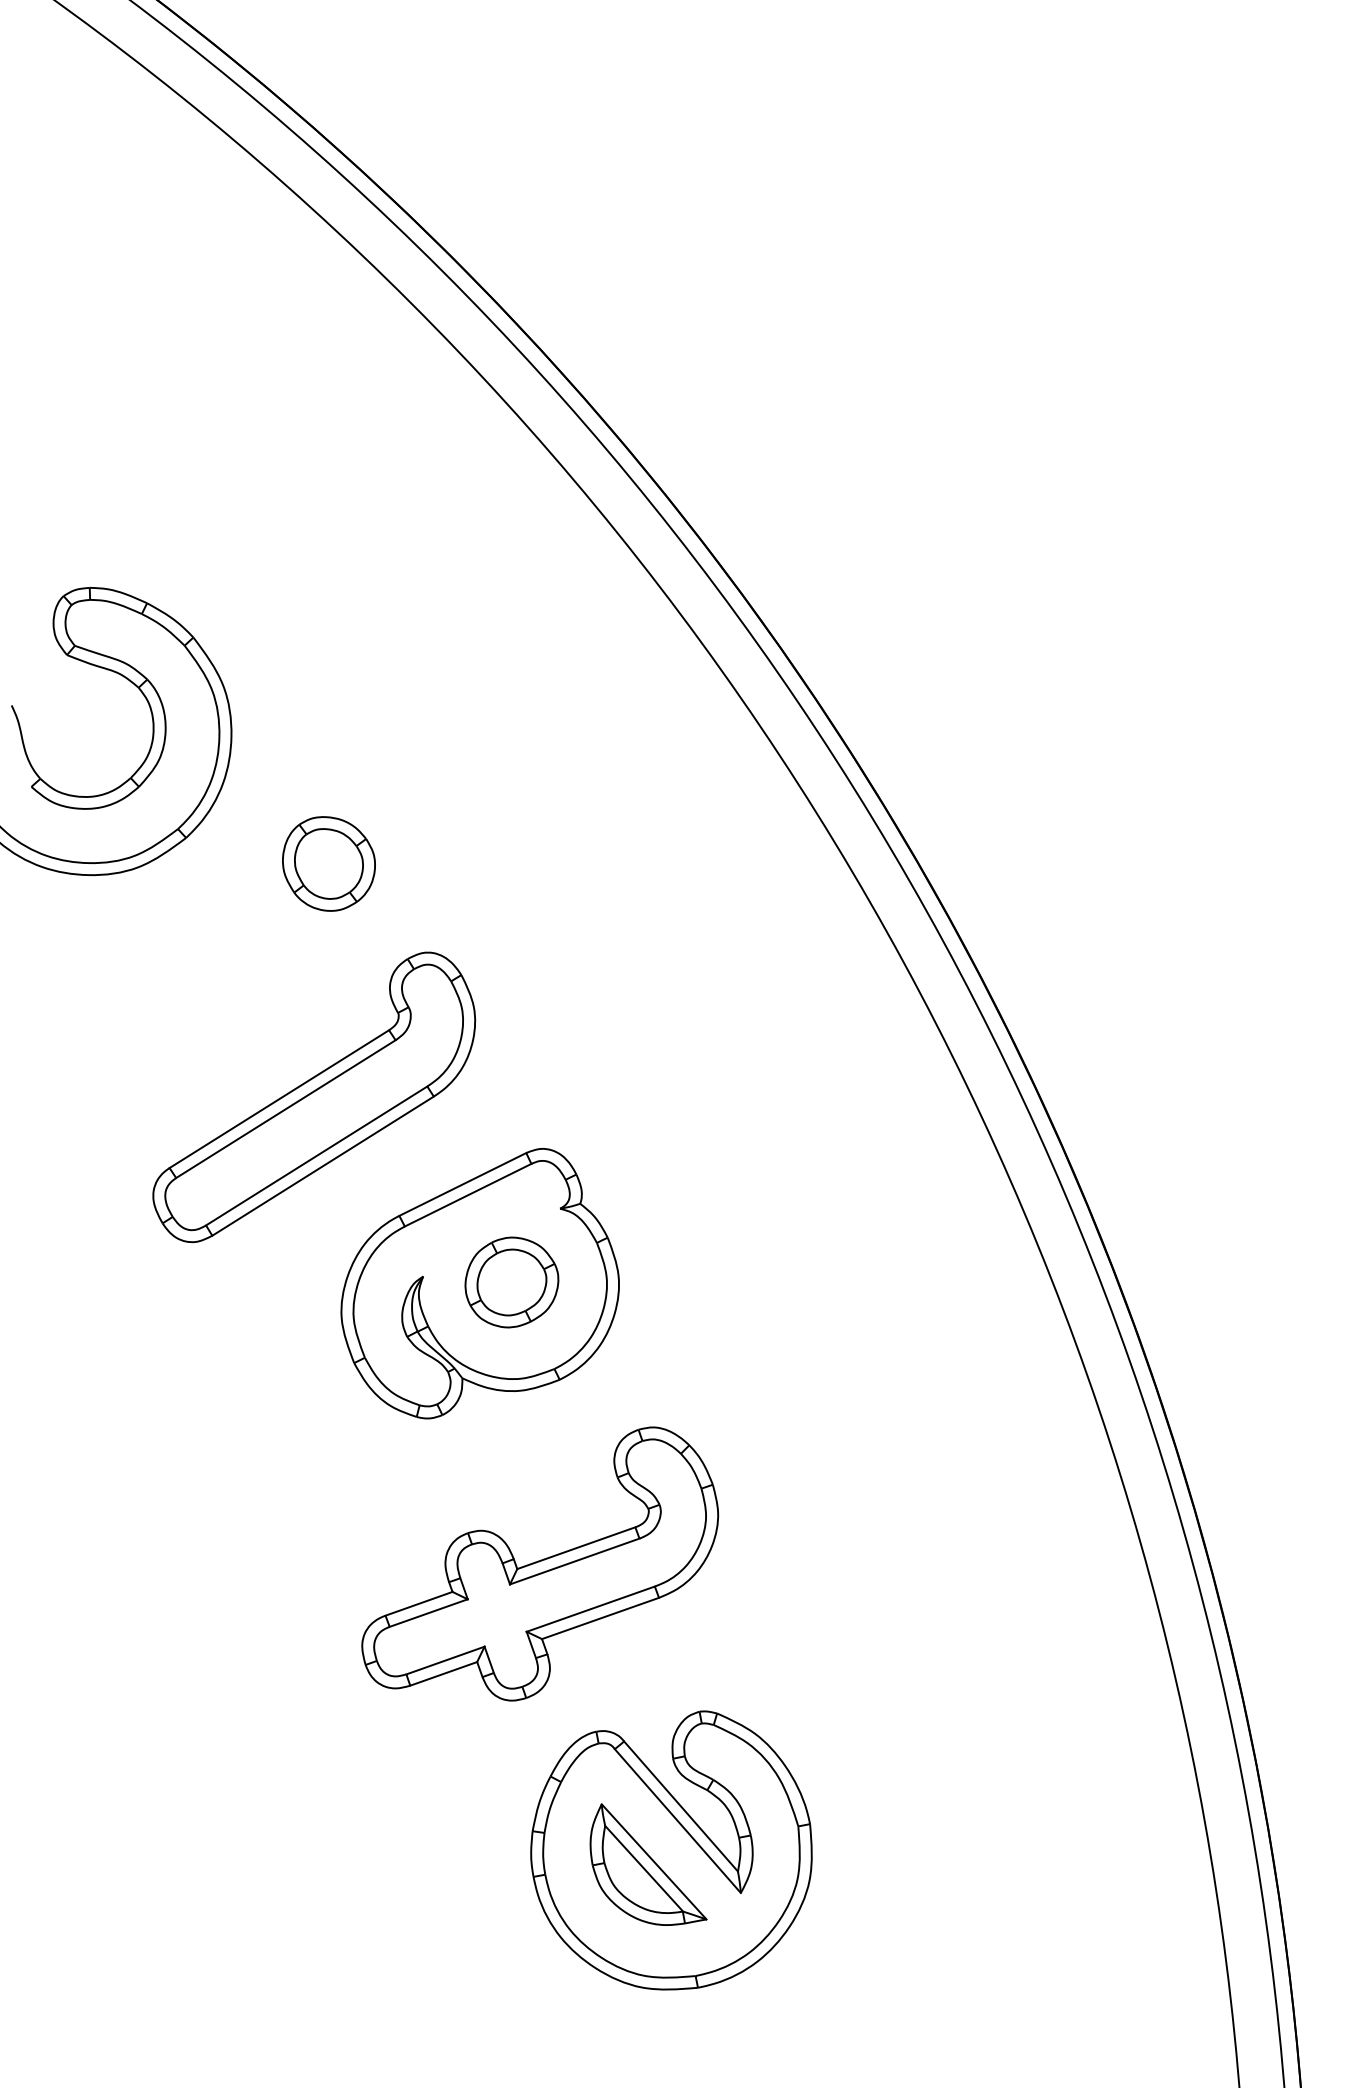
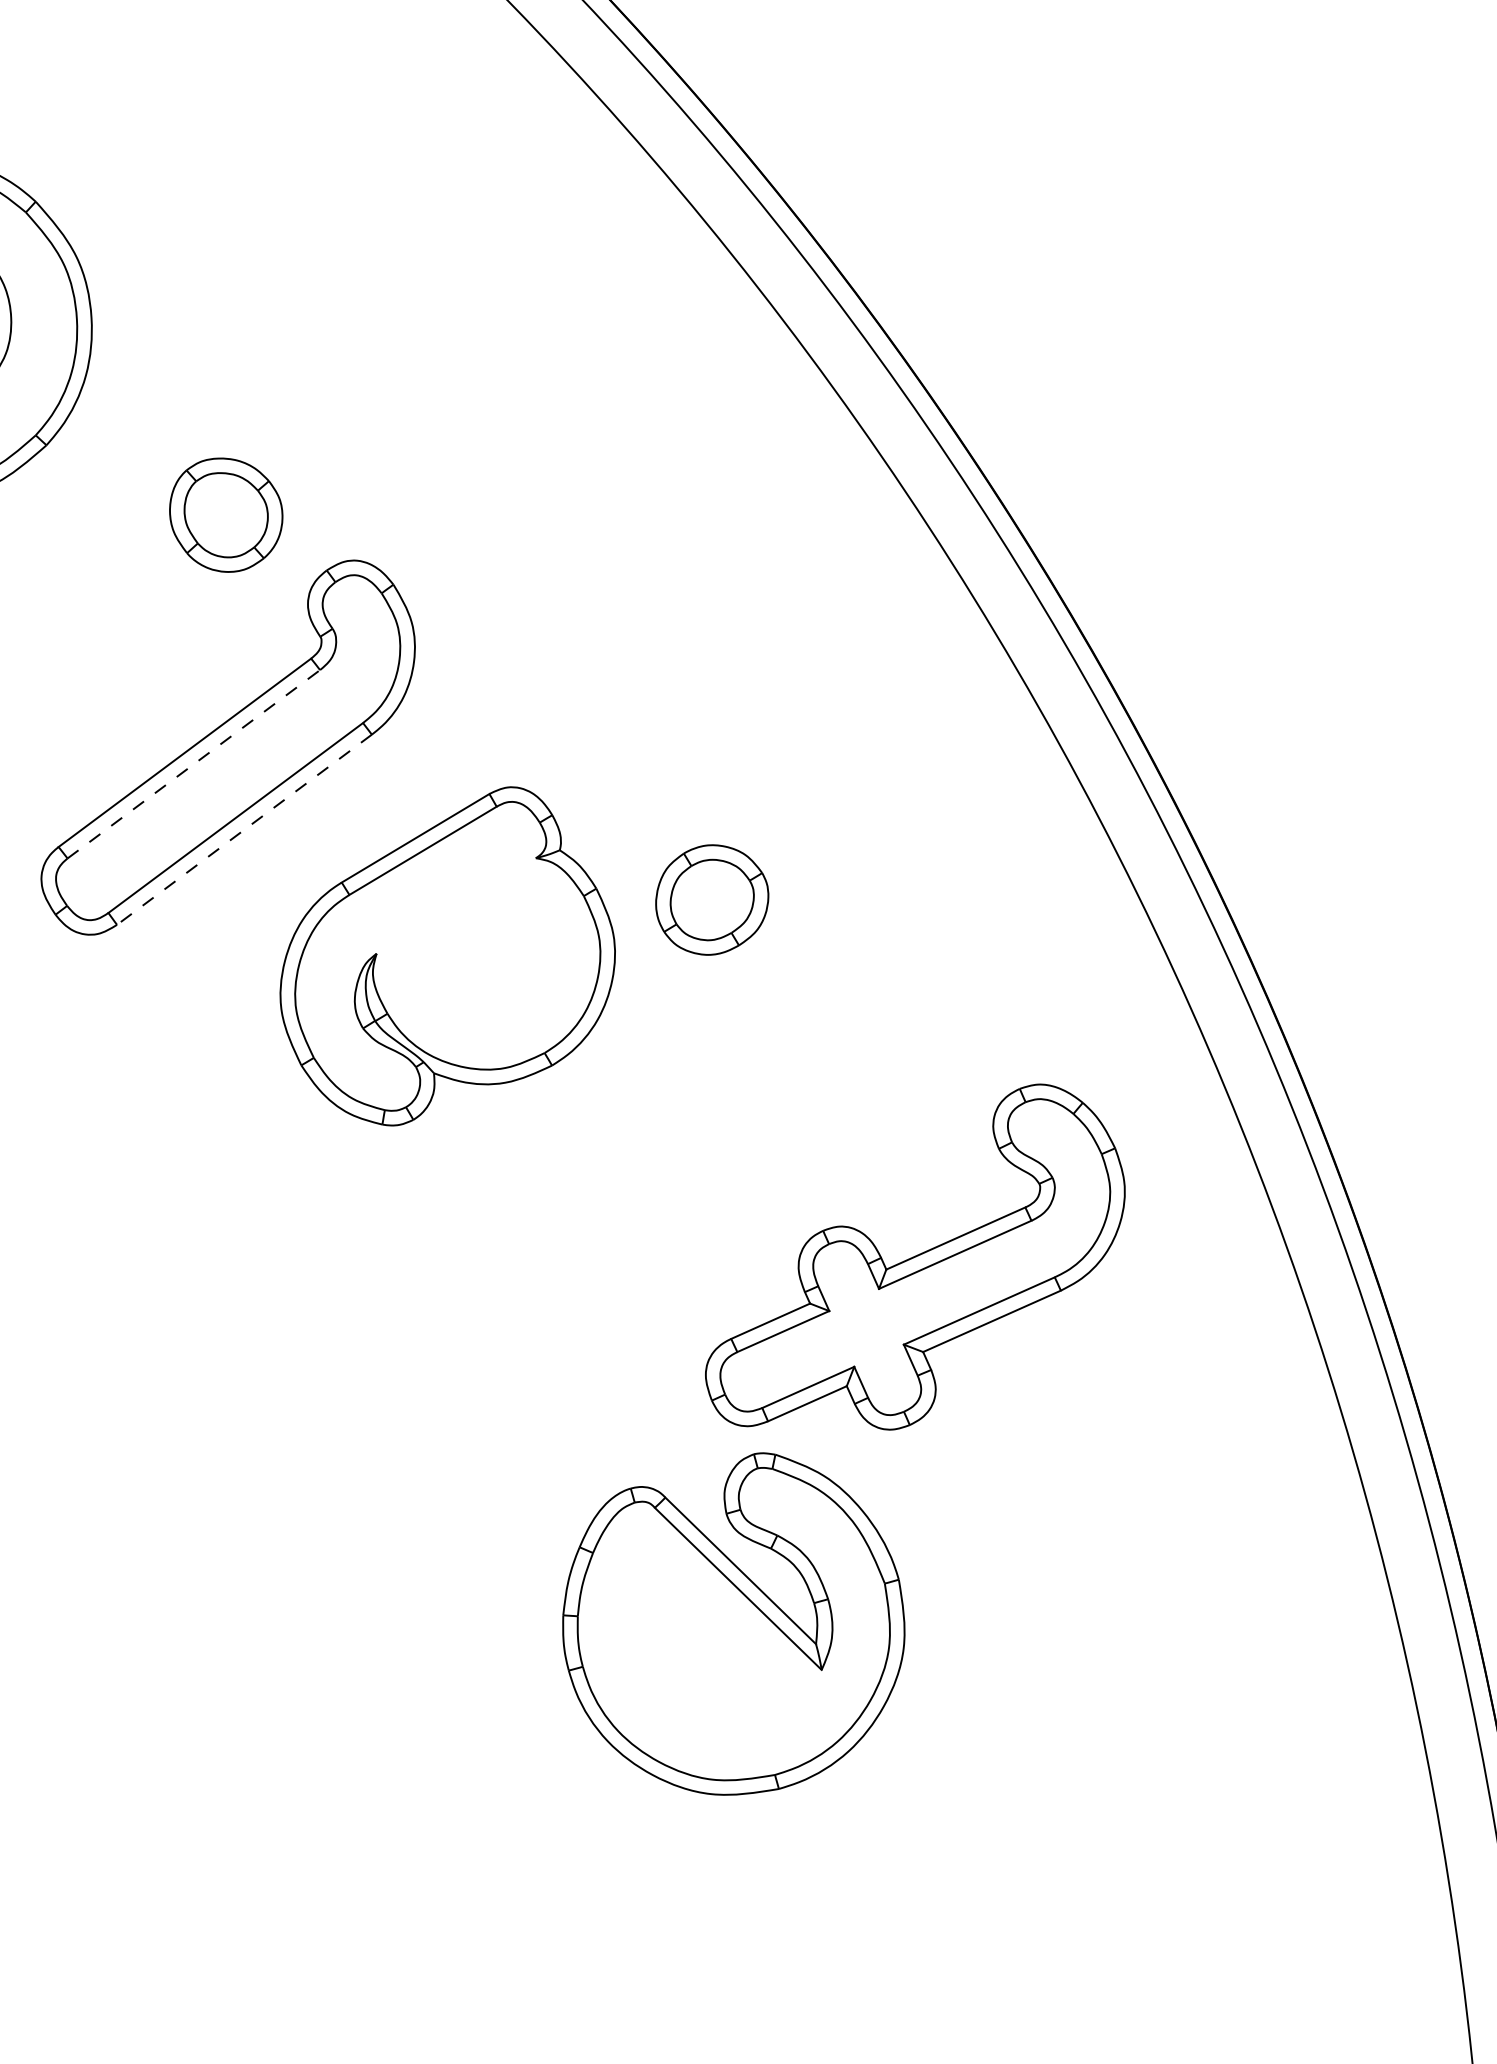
part: (328, 863) -> (225, 514), moved
line: (285, 1109) -> (193, 764), solid -> dashed
line: (323, 1166) -> (244, 830), solid -> dashed
part: (511, 1282) -> (711, 899), moved
part: (540, 1563) -> (913, 1260), moved
part: (648, 1864) -> (706, 1644), removed

